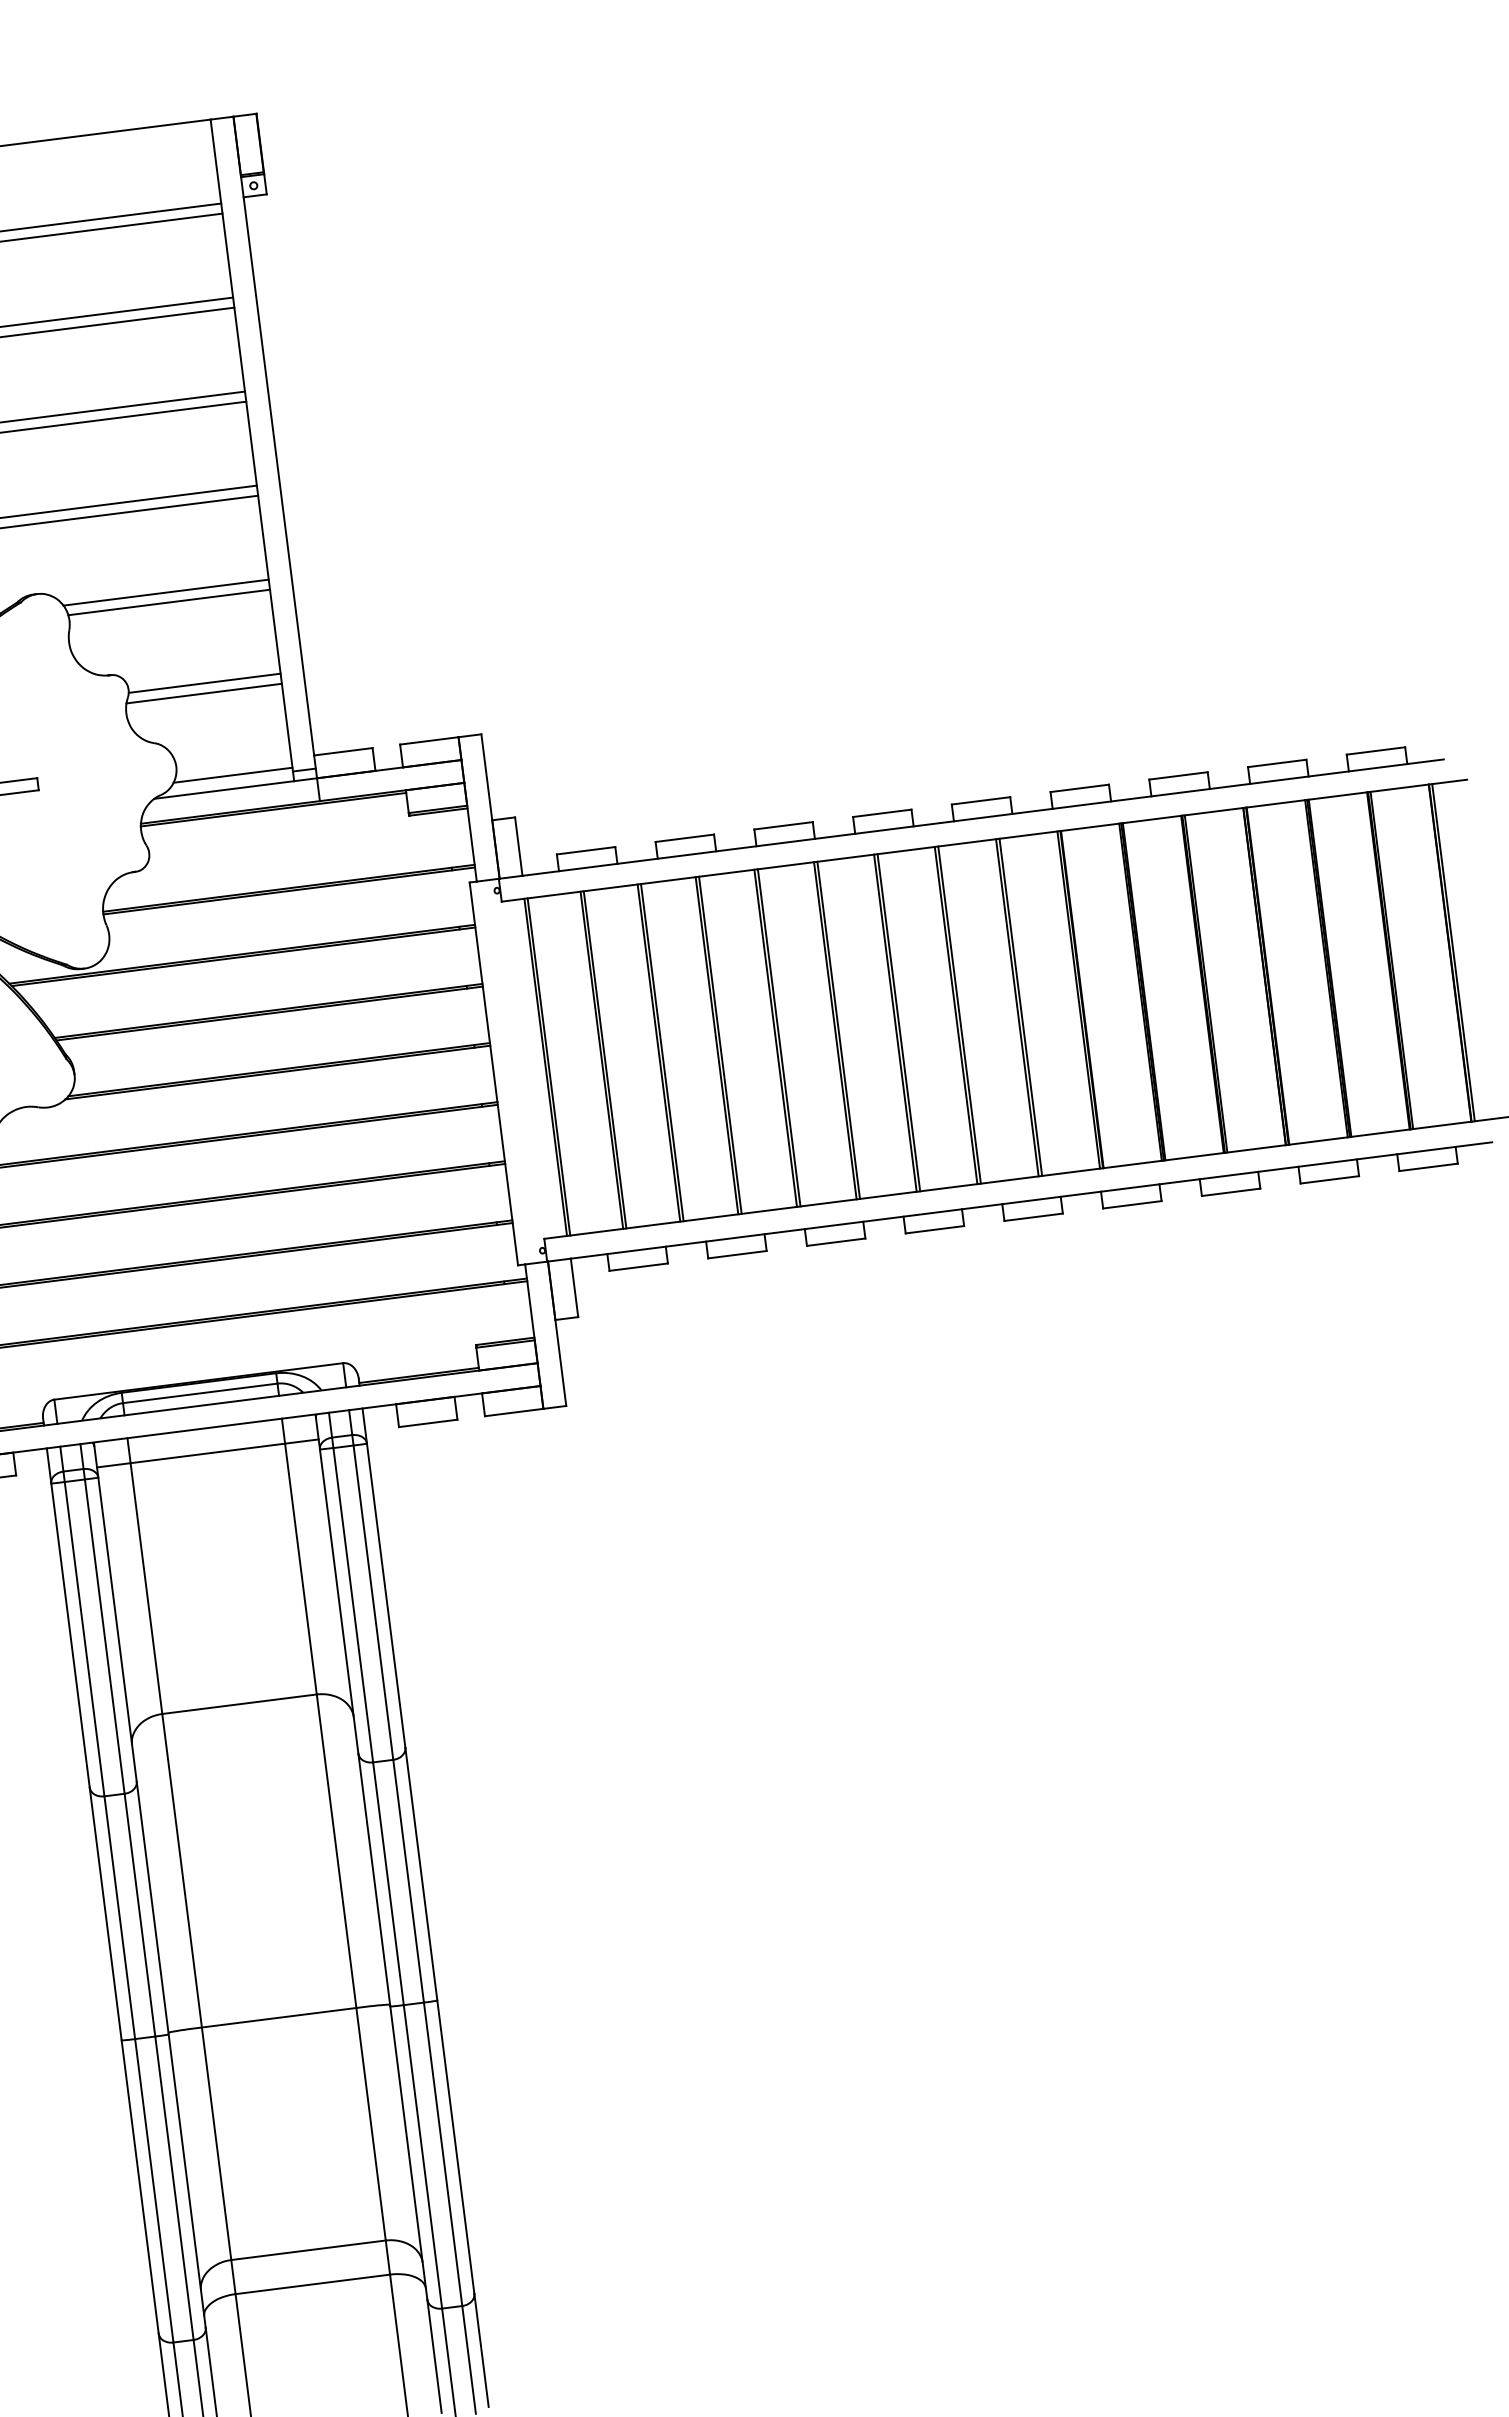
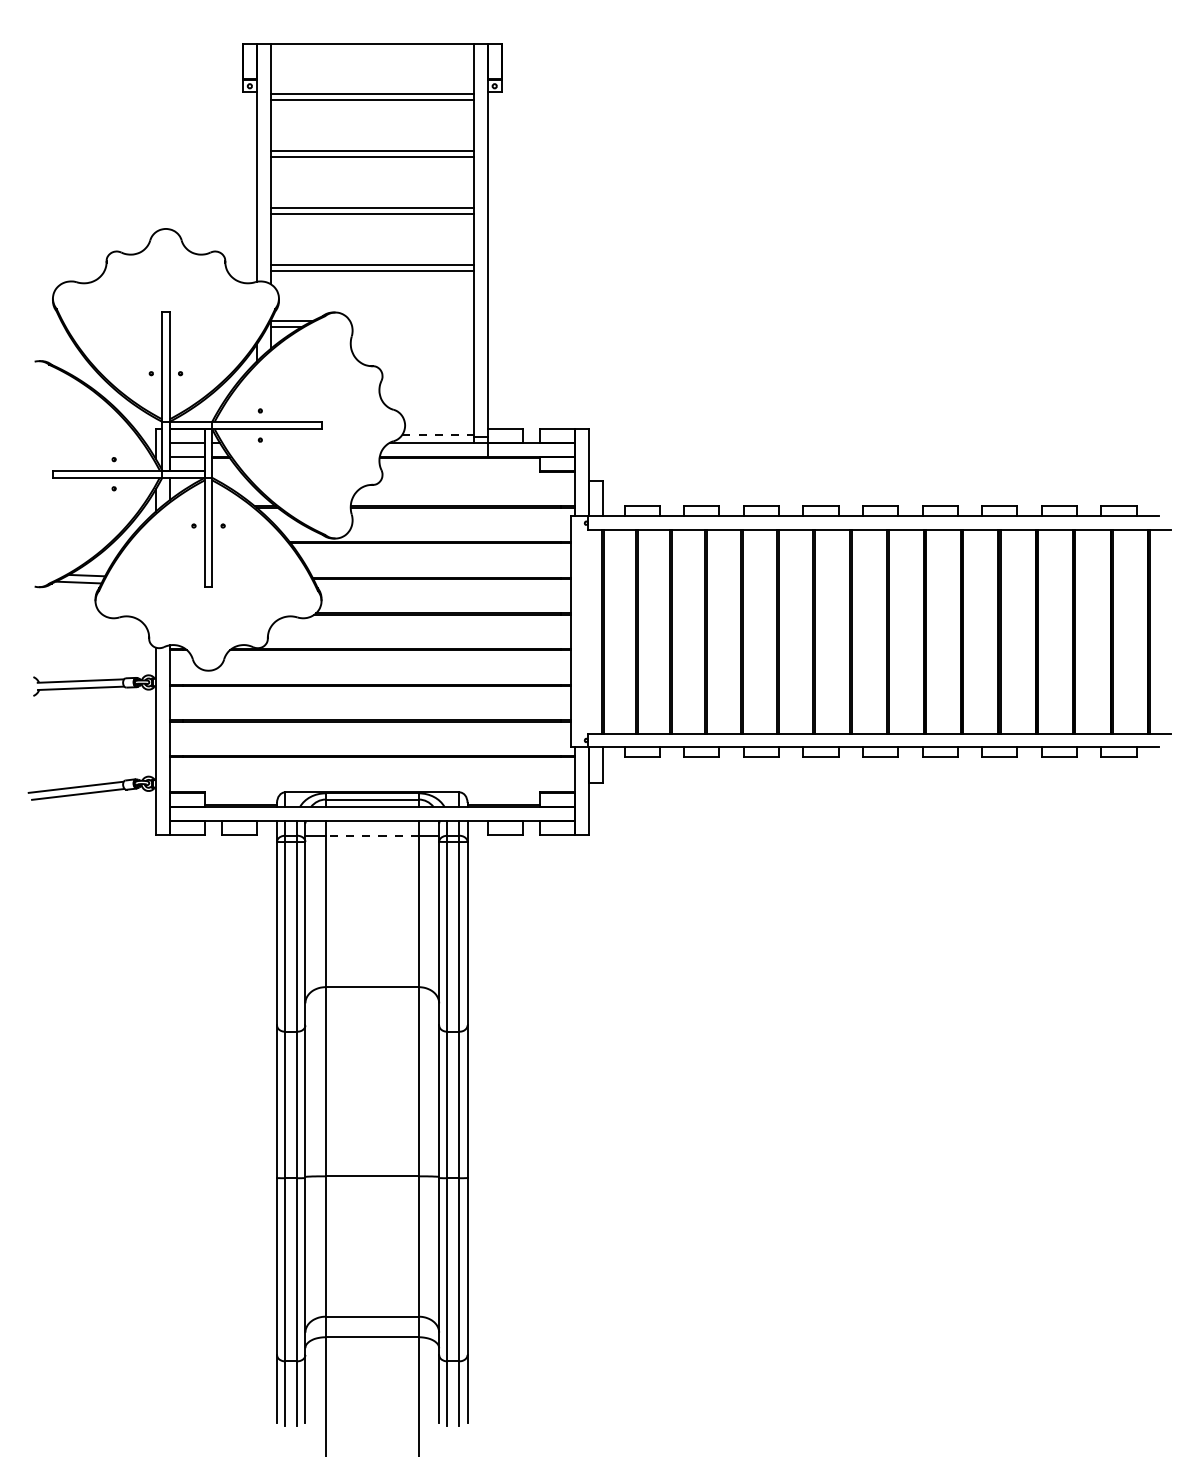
line: (166, 592) -> (412, 321), removed
line: (169, 602) -> (413, 327), removed
line: (205, 683) -> (428, 378), removed
line: (204, 694) -> (427, 384), removed
line: (233, 774) -> (438, 434), solid -> dashed
line: (208, 1452) -> (372, 835), solid -> dashed

